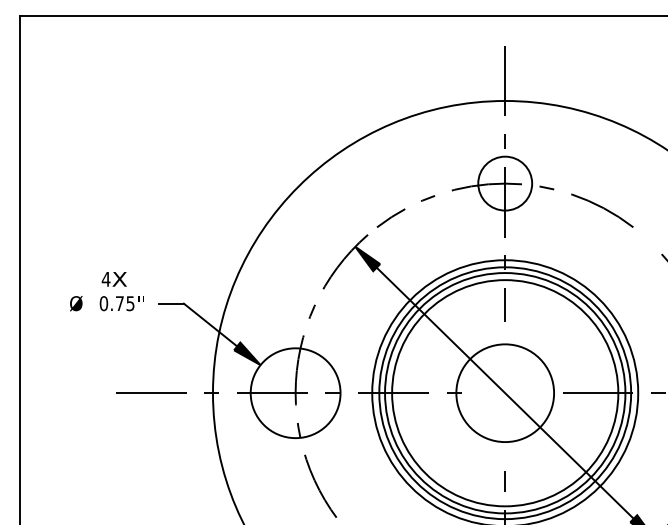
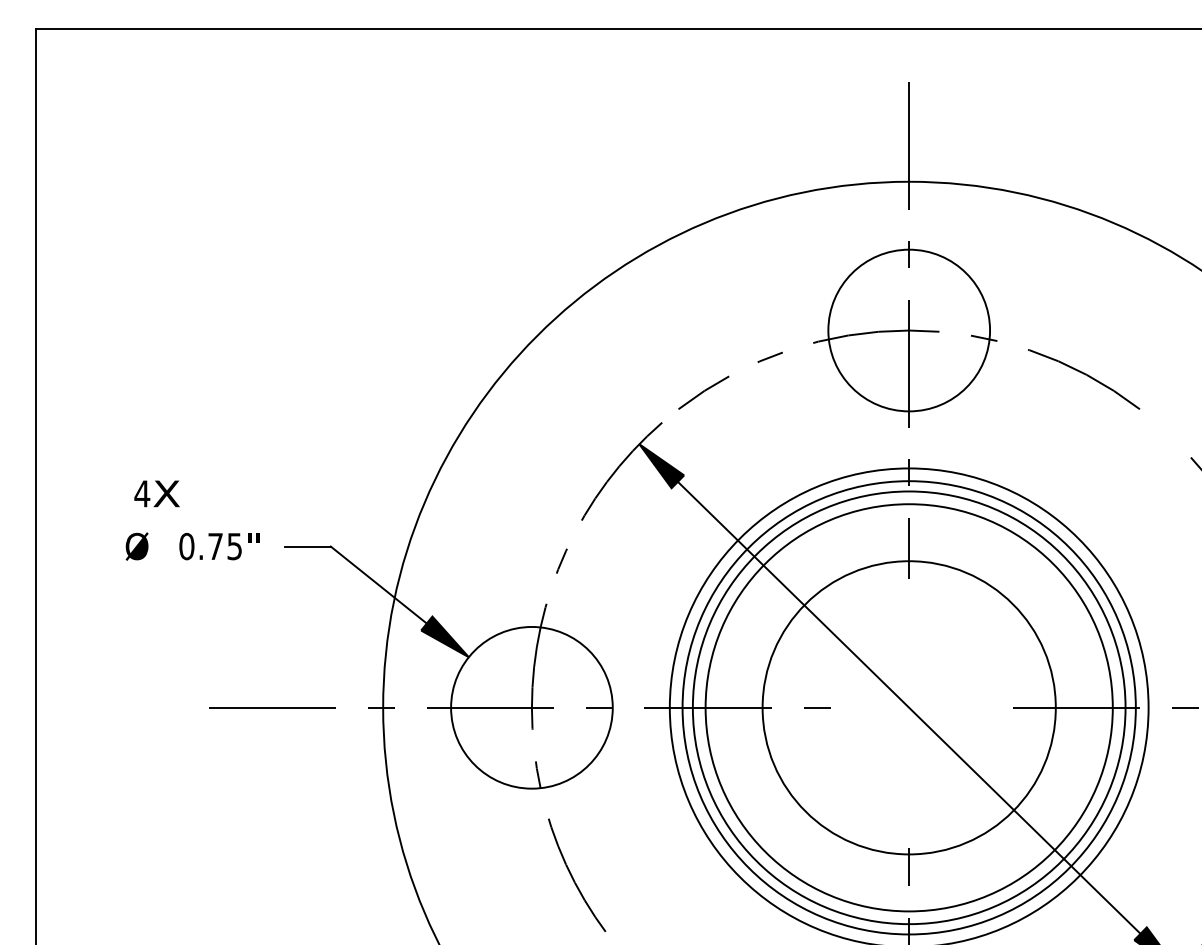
circle: (505, 183) -> (909, 330), size x1.67
text: (113, 279) -> (155, 494), moved
circle: (504, 392) -> (907, 706), size x1.67

